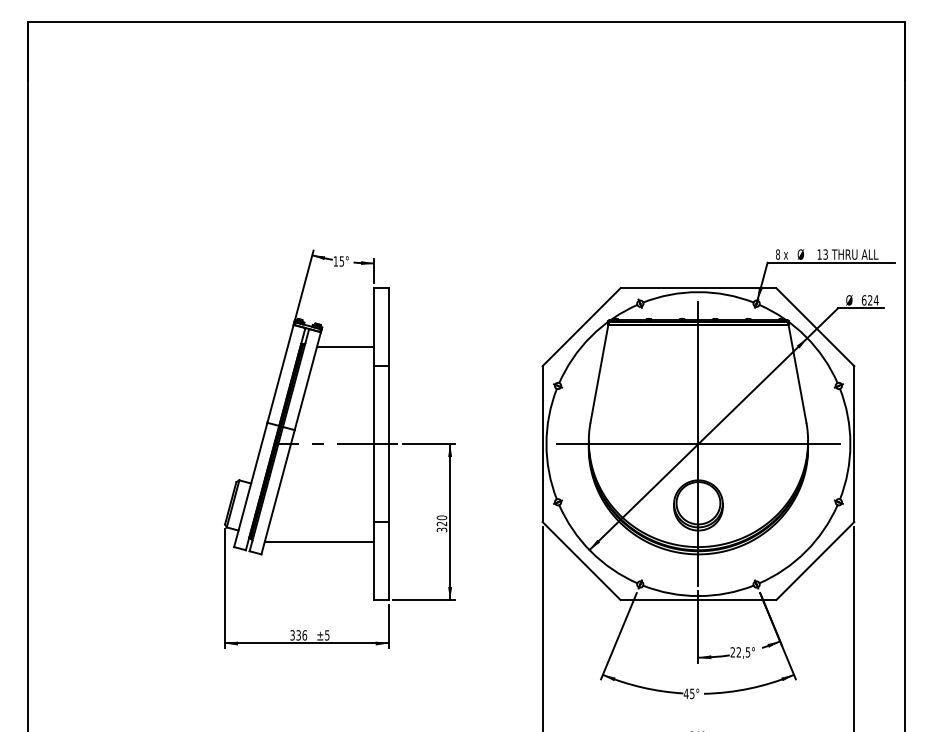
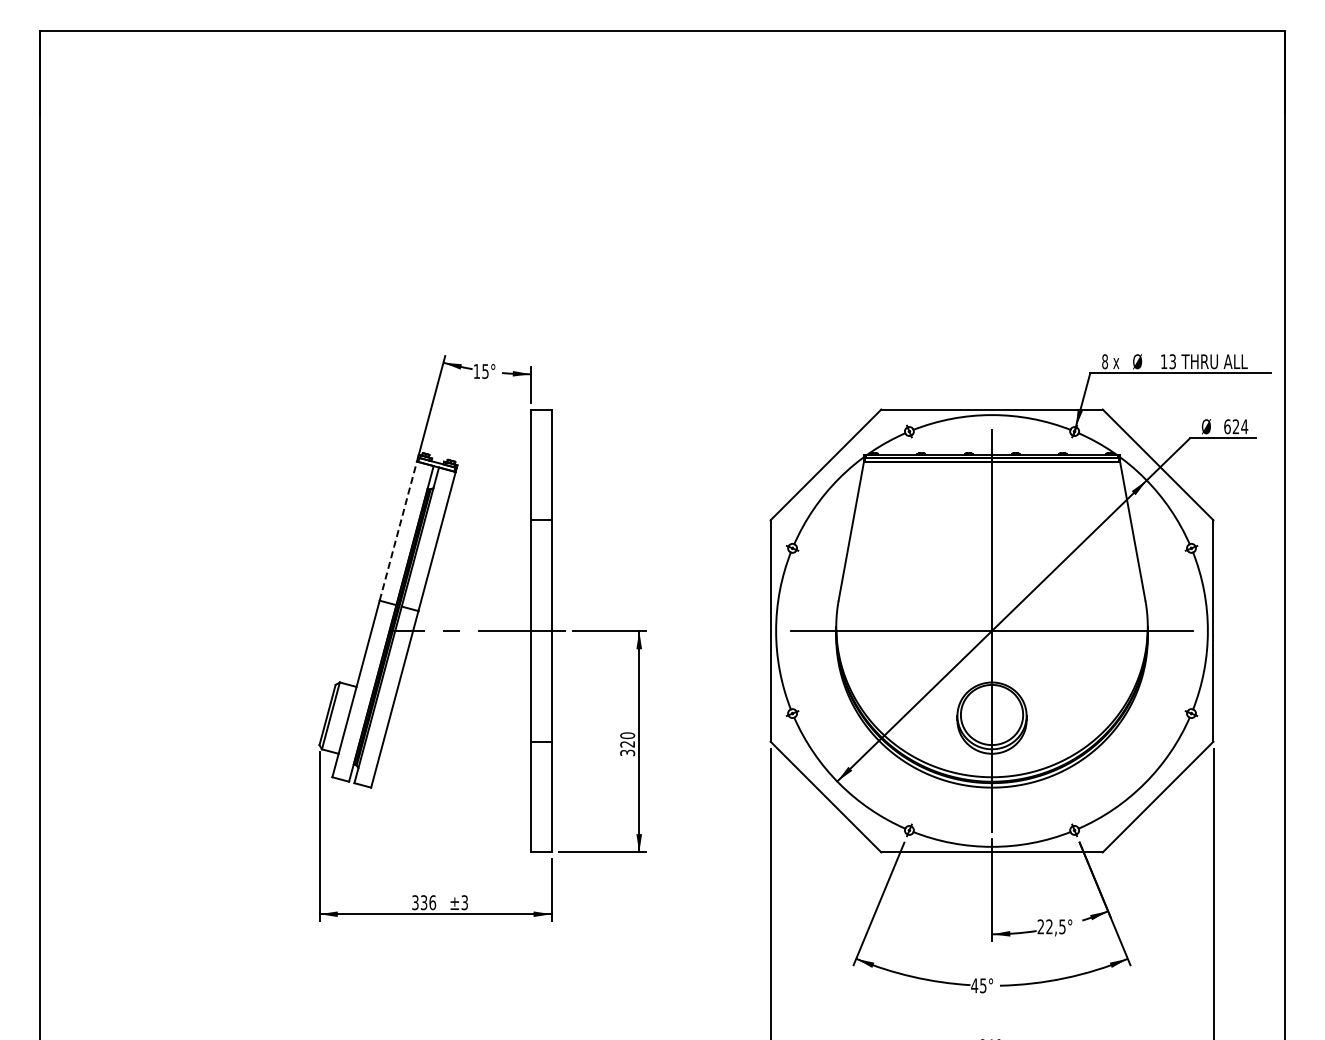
line: (345, 346) -> (490, 492), removed
line: (280, 374) -> (398, 531), solid -> dashed
line: (319, 541) -> (453, 769), removed
text: (327, 635) -> (464, 902), ±5 -> ±3

